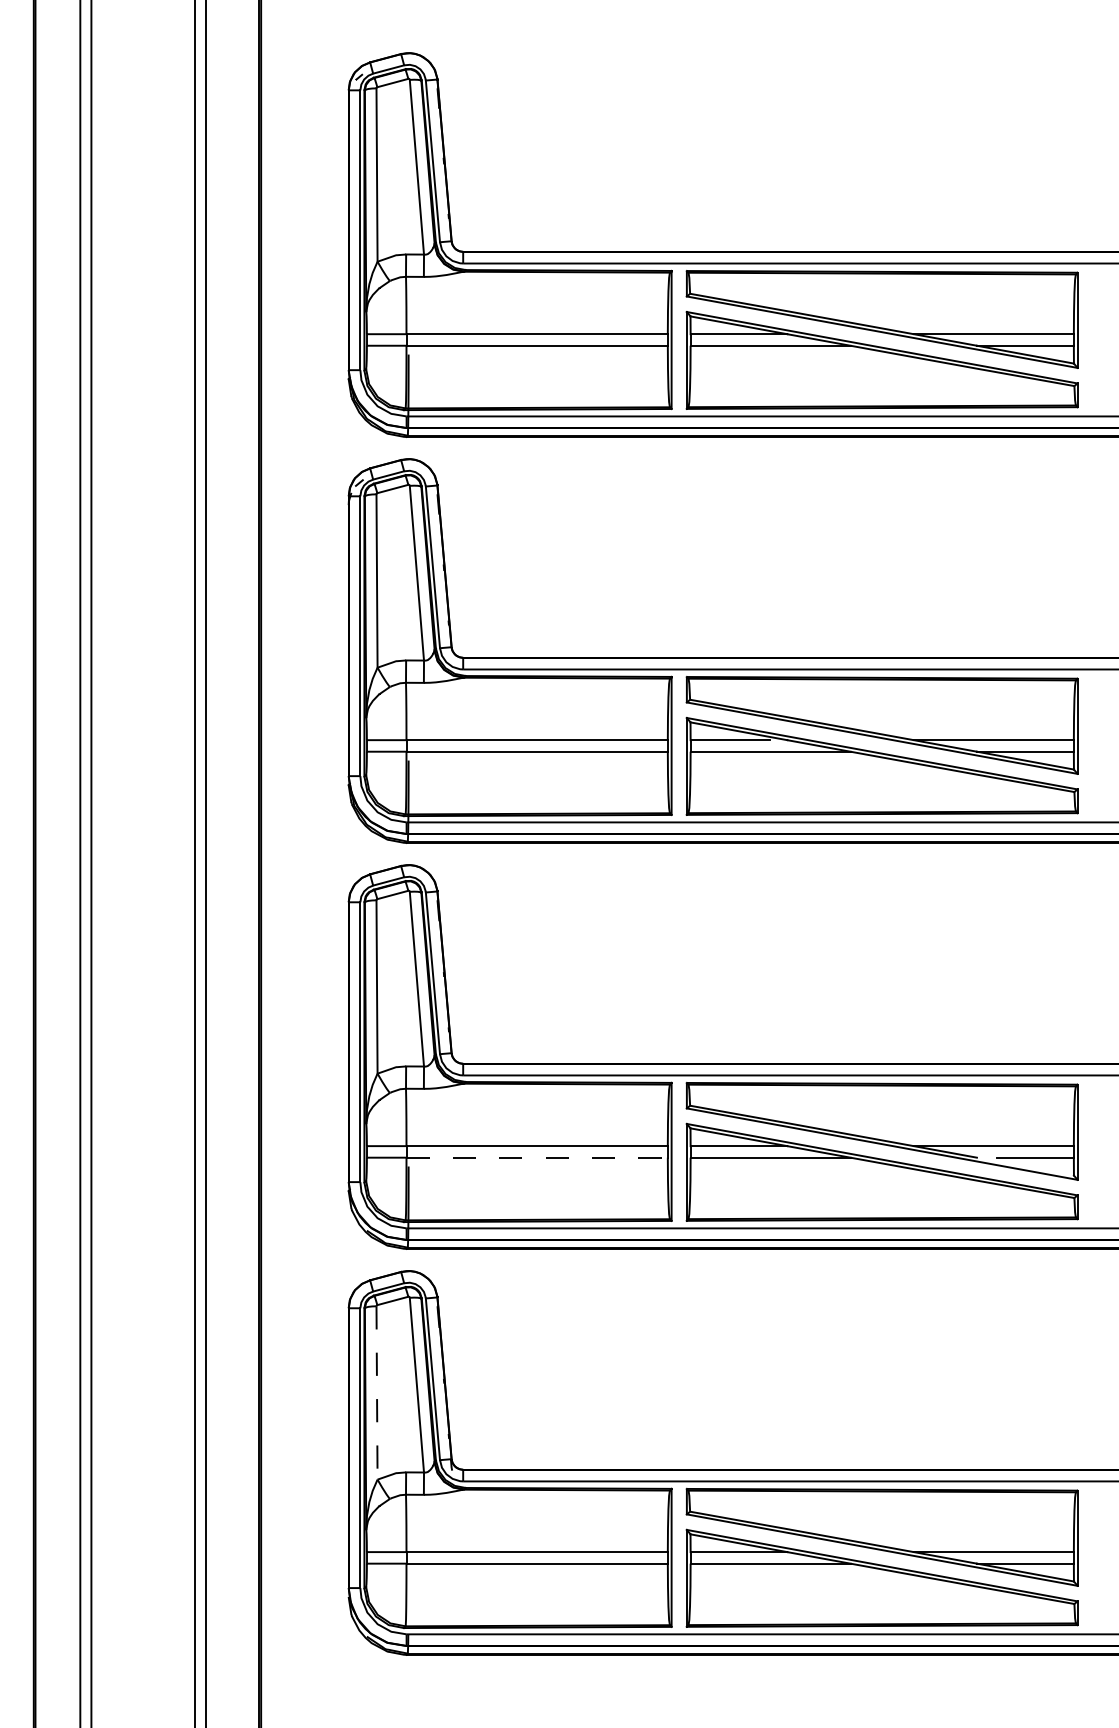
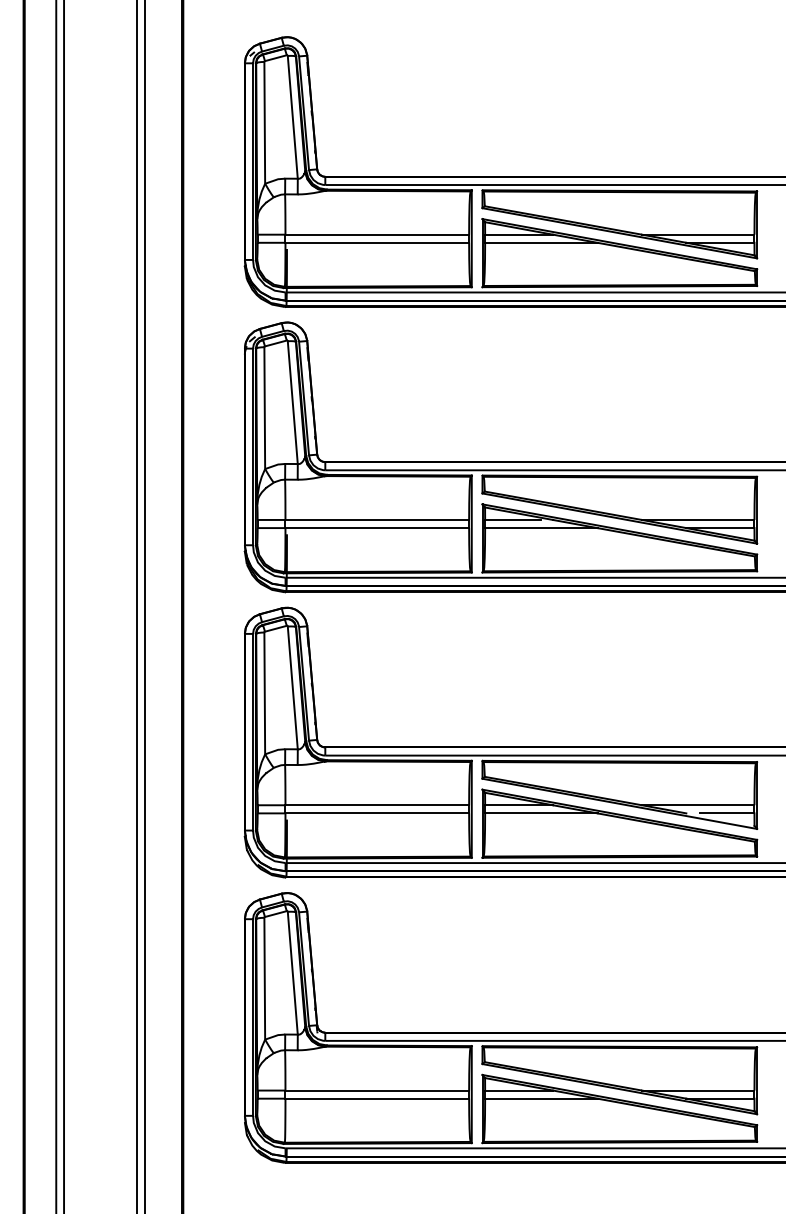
line: (537, 1157) -> (377, 813), dashed -> solid
line: (376, 1392) -> (264, 978), dashed -> solid

